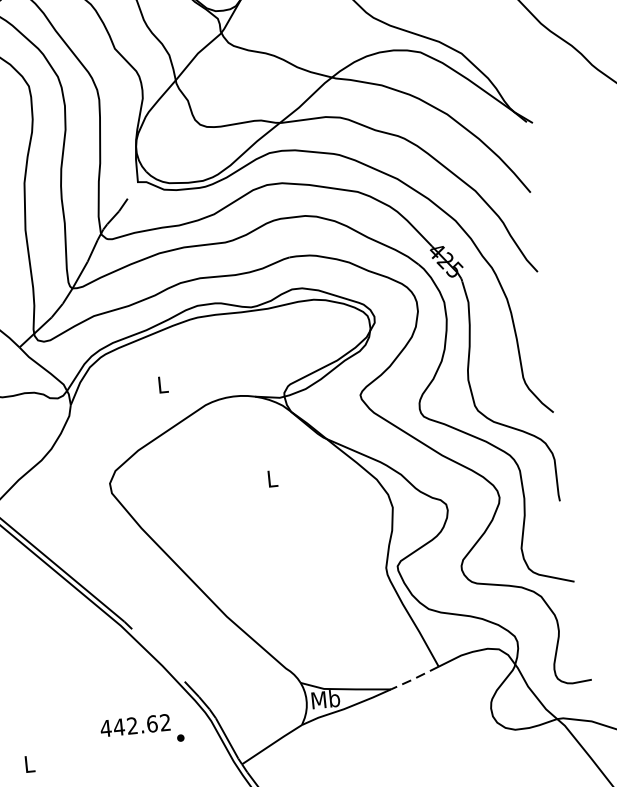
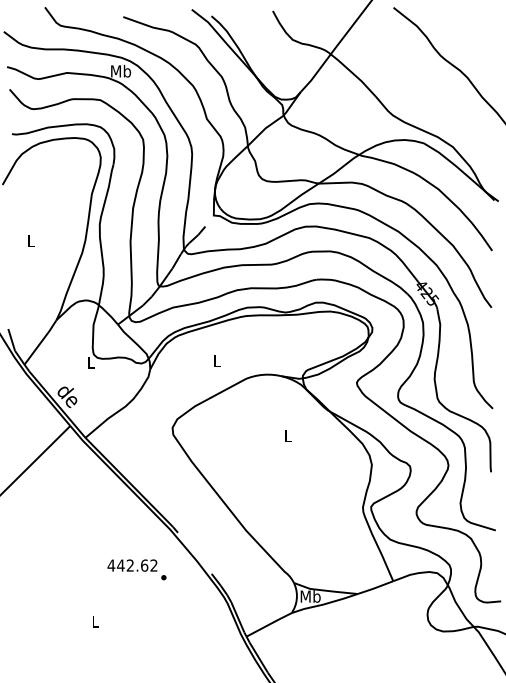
line: (413, 679) -> (374, 588), dashed -> solid
text: (141, 730) -> (136, 569), moved

